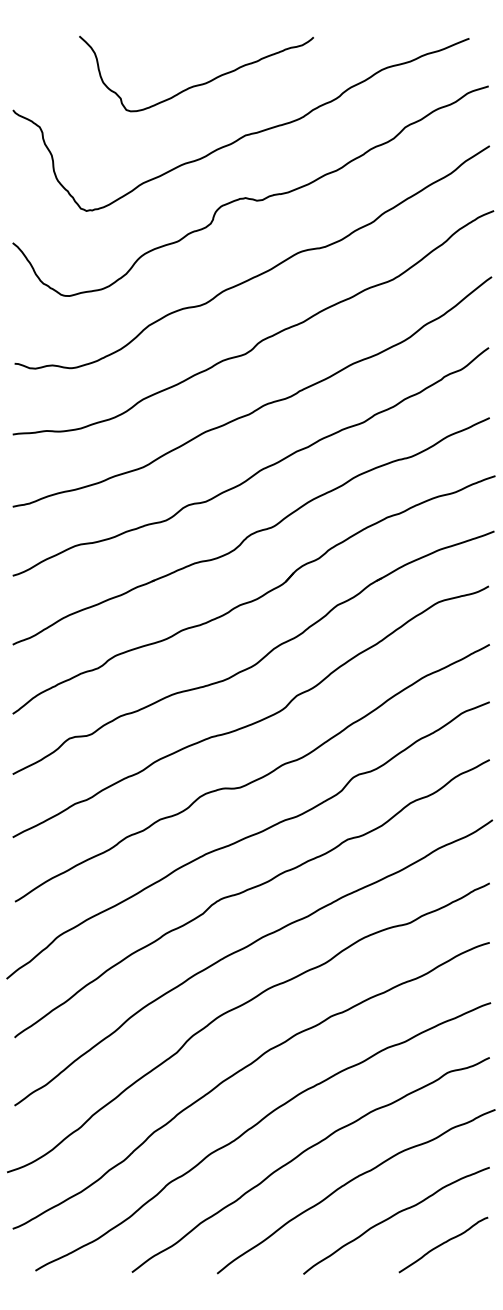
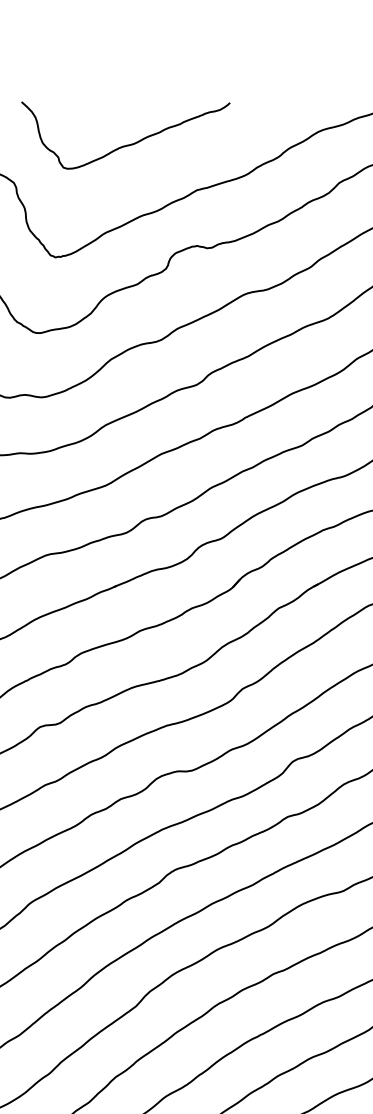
curve: (196, 84) -> (125, 144), moved

